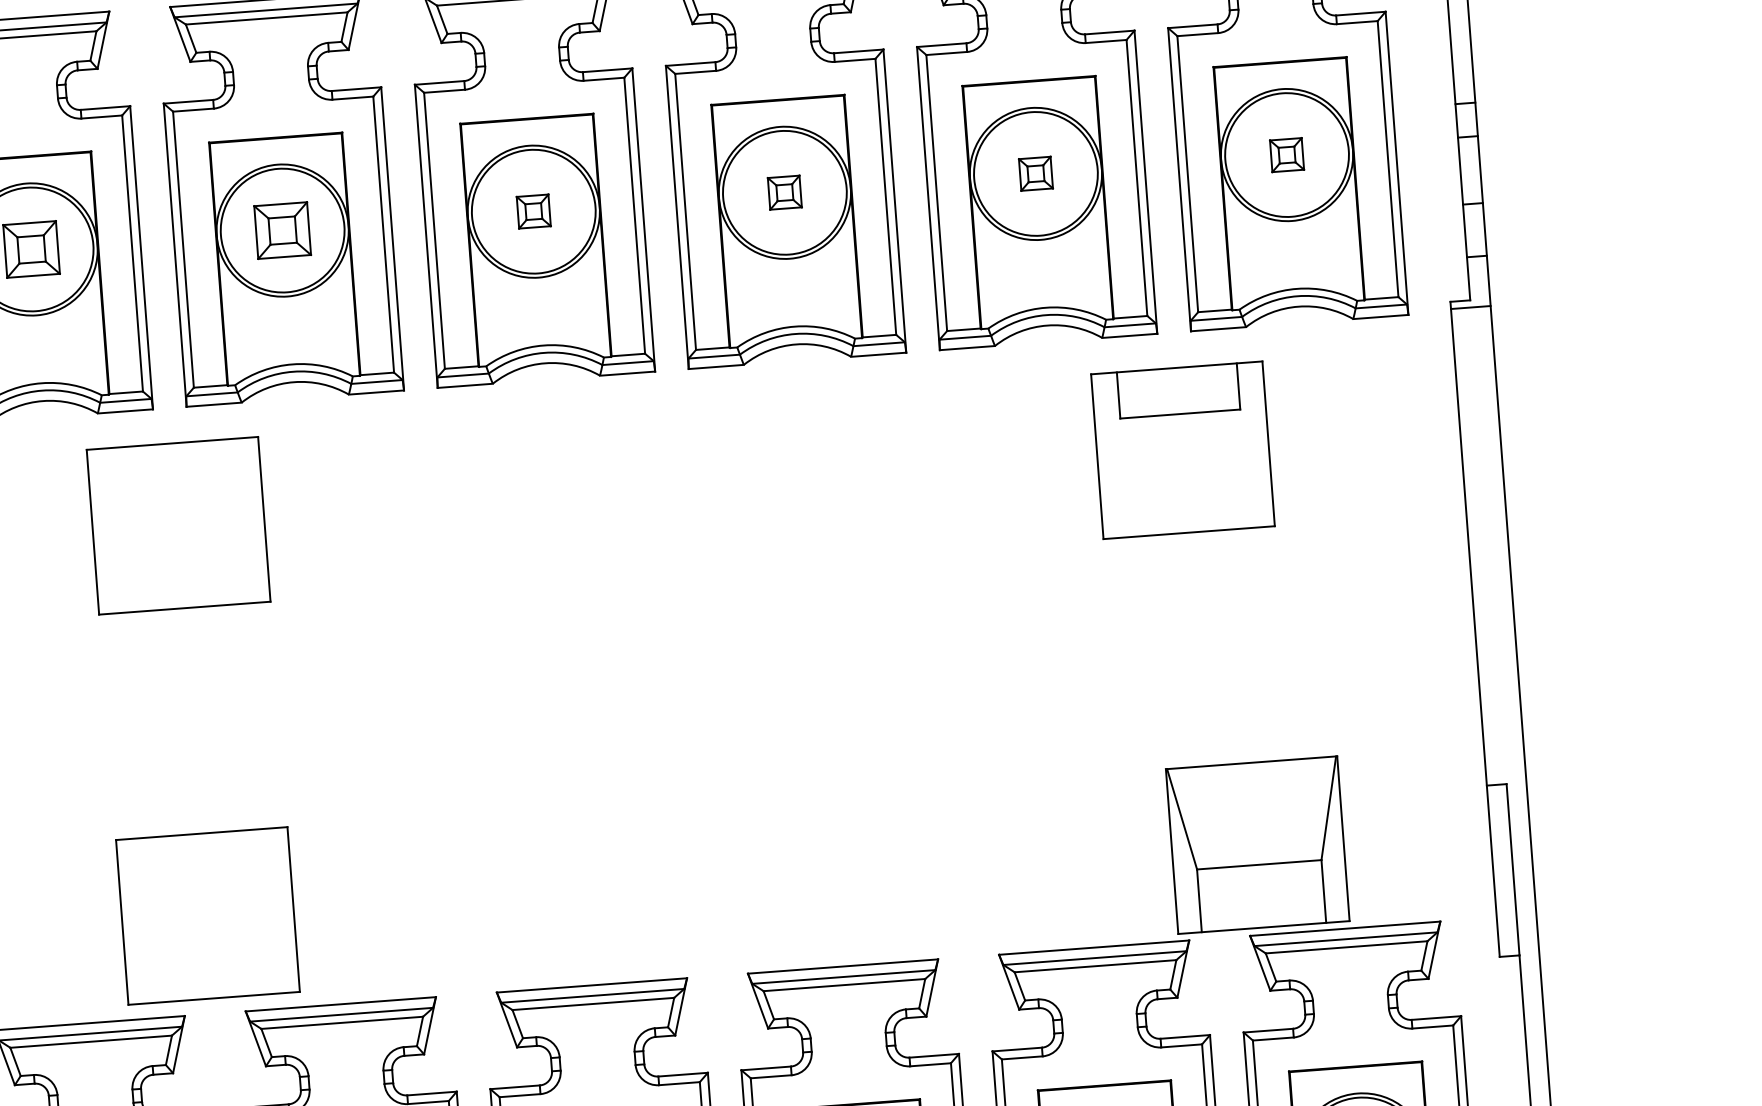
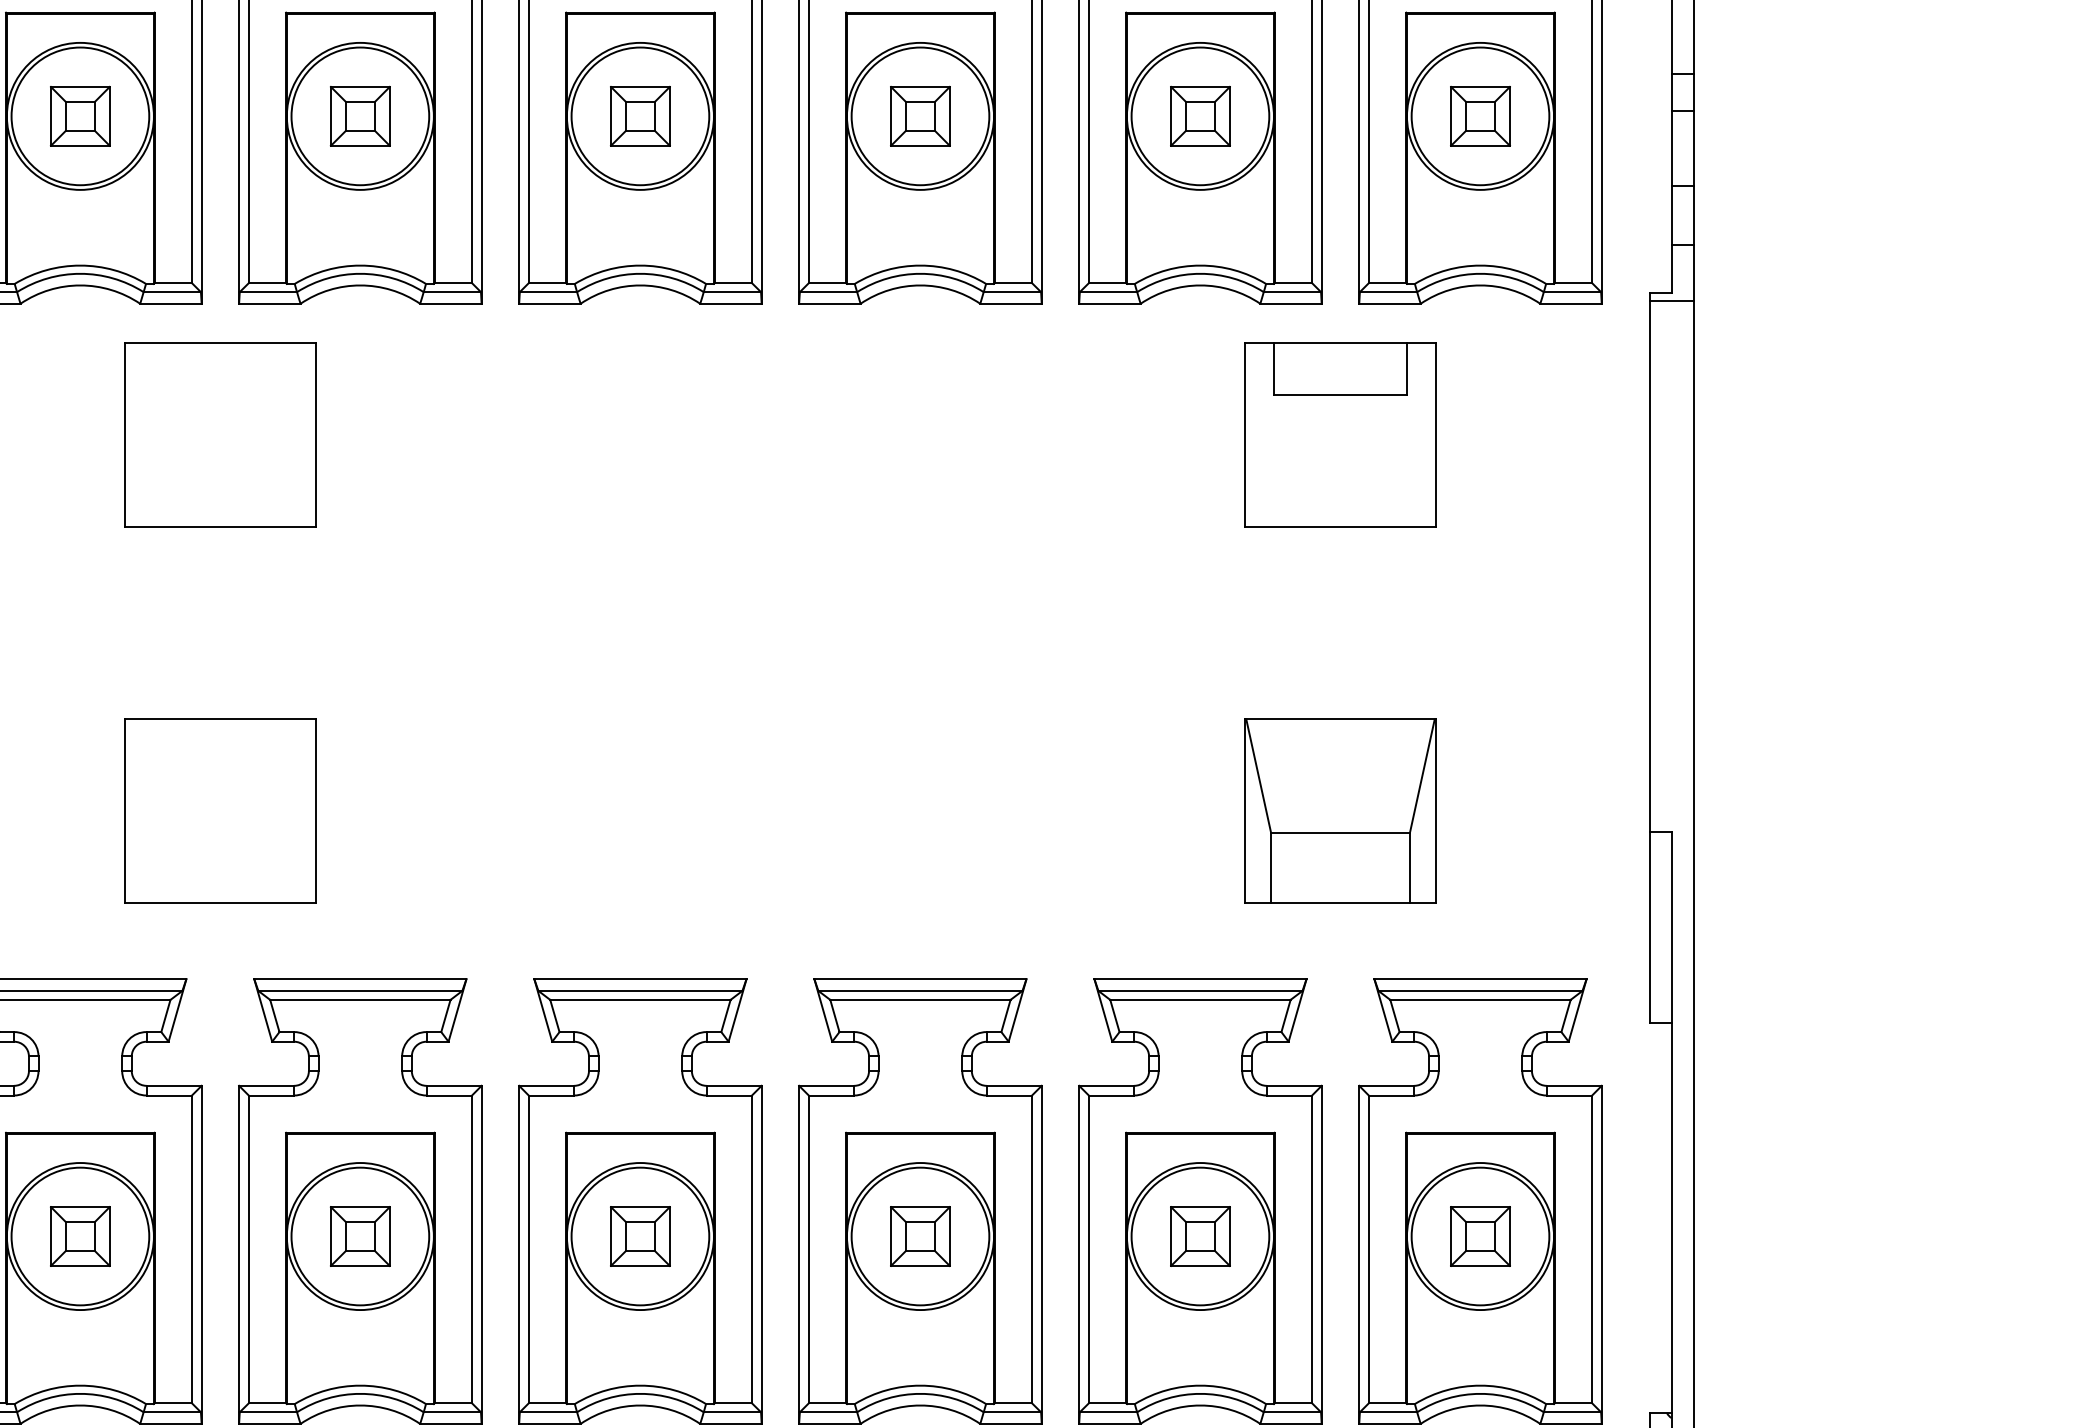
part: (1287, 155) -> (1480, 116), size x1.67
part: (1035, 173) -> (1200, 115), size x1.67
part: (784, 192) -> (920, 115), size x1.67
part: (533, 210) -> (640, 115), size x1.67
part: (1257, 844) -> (1340, 810), moved
part: (208, 915) -> (220, 810), moved

